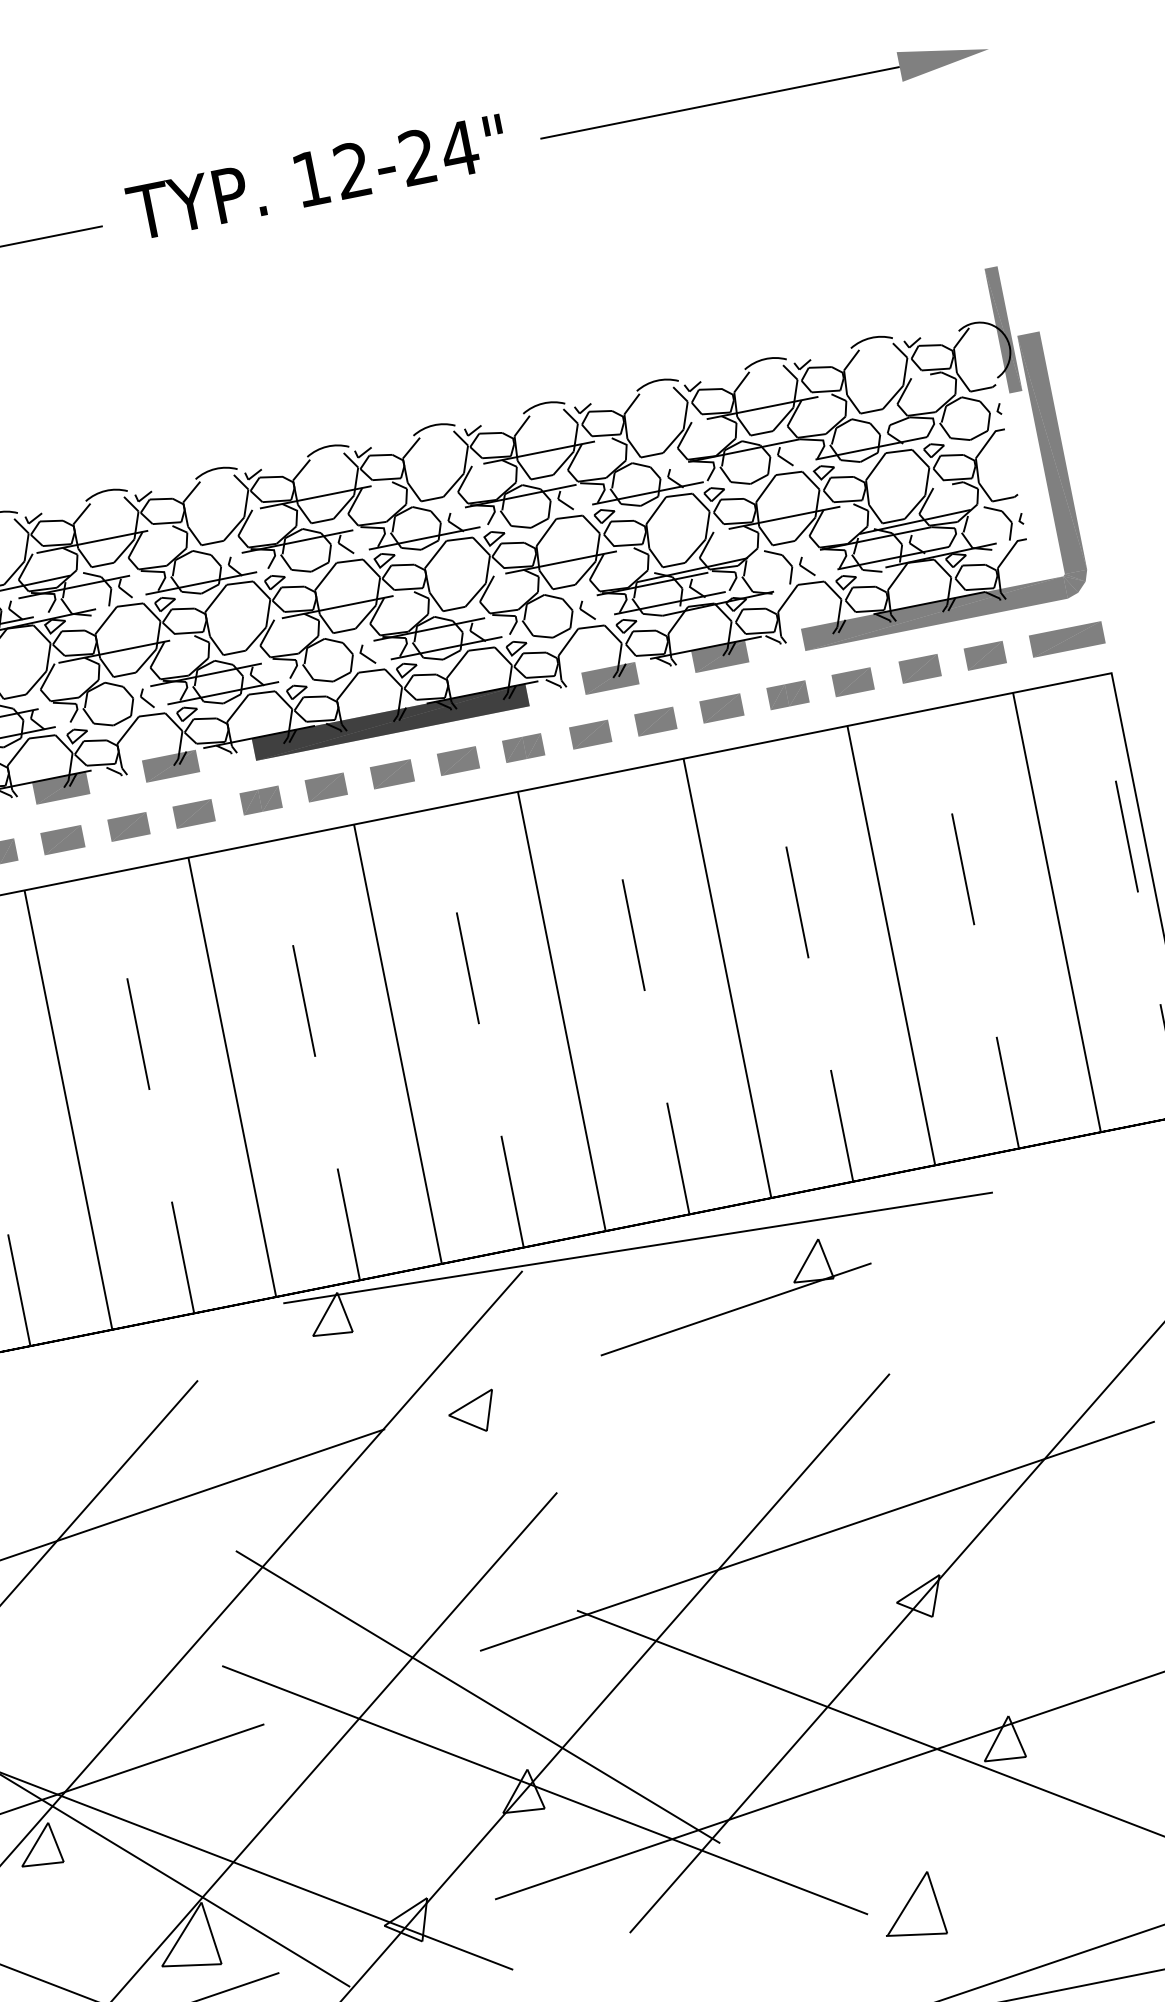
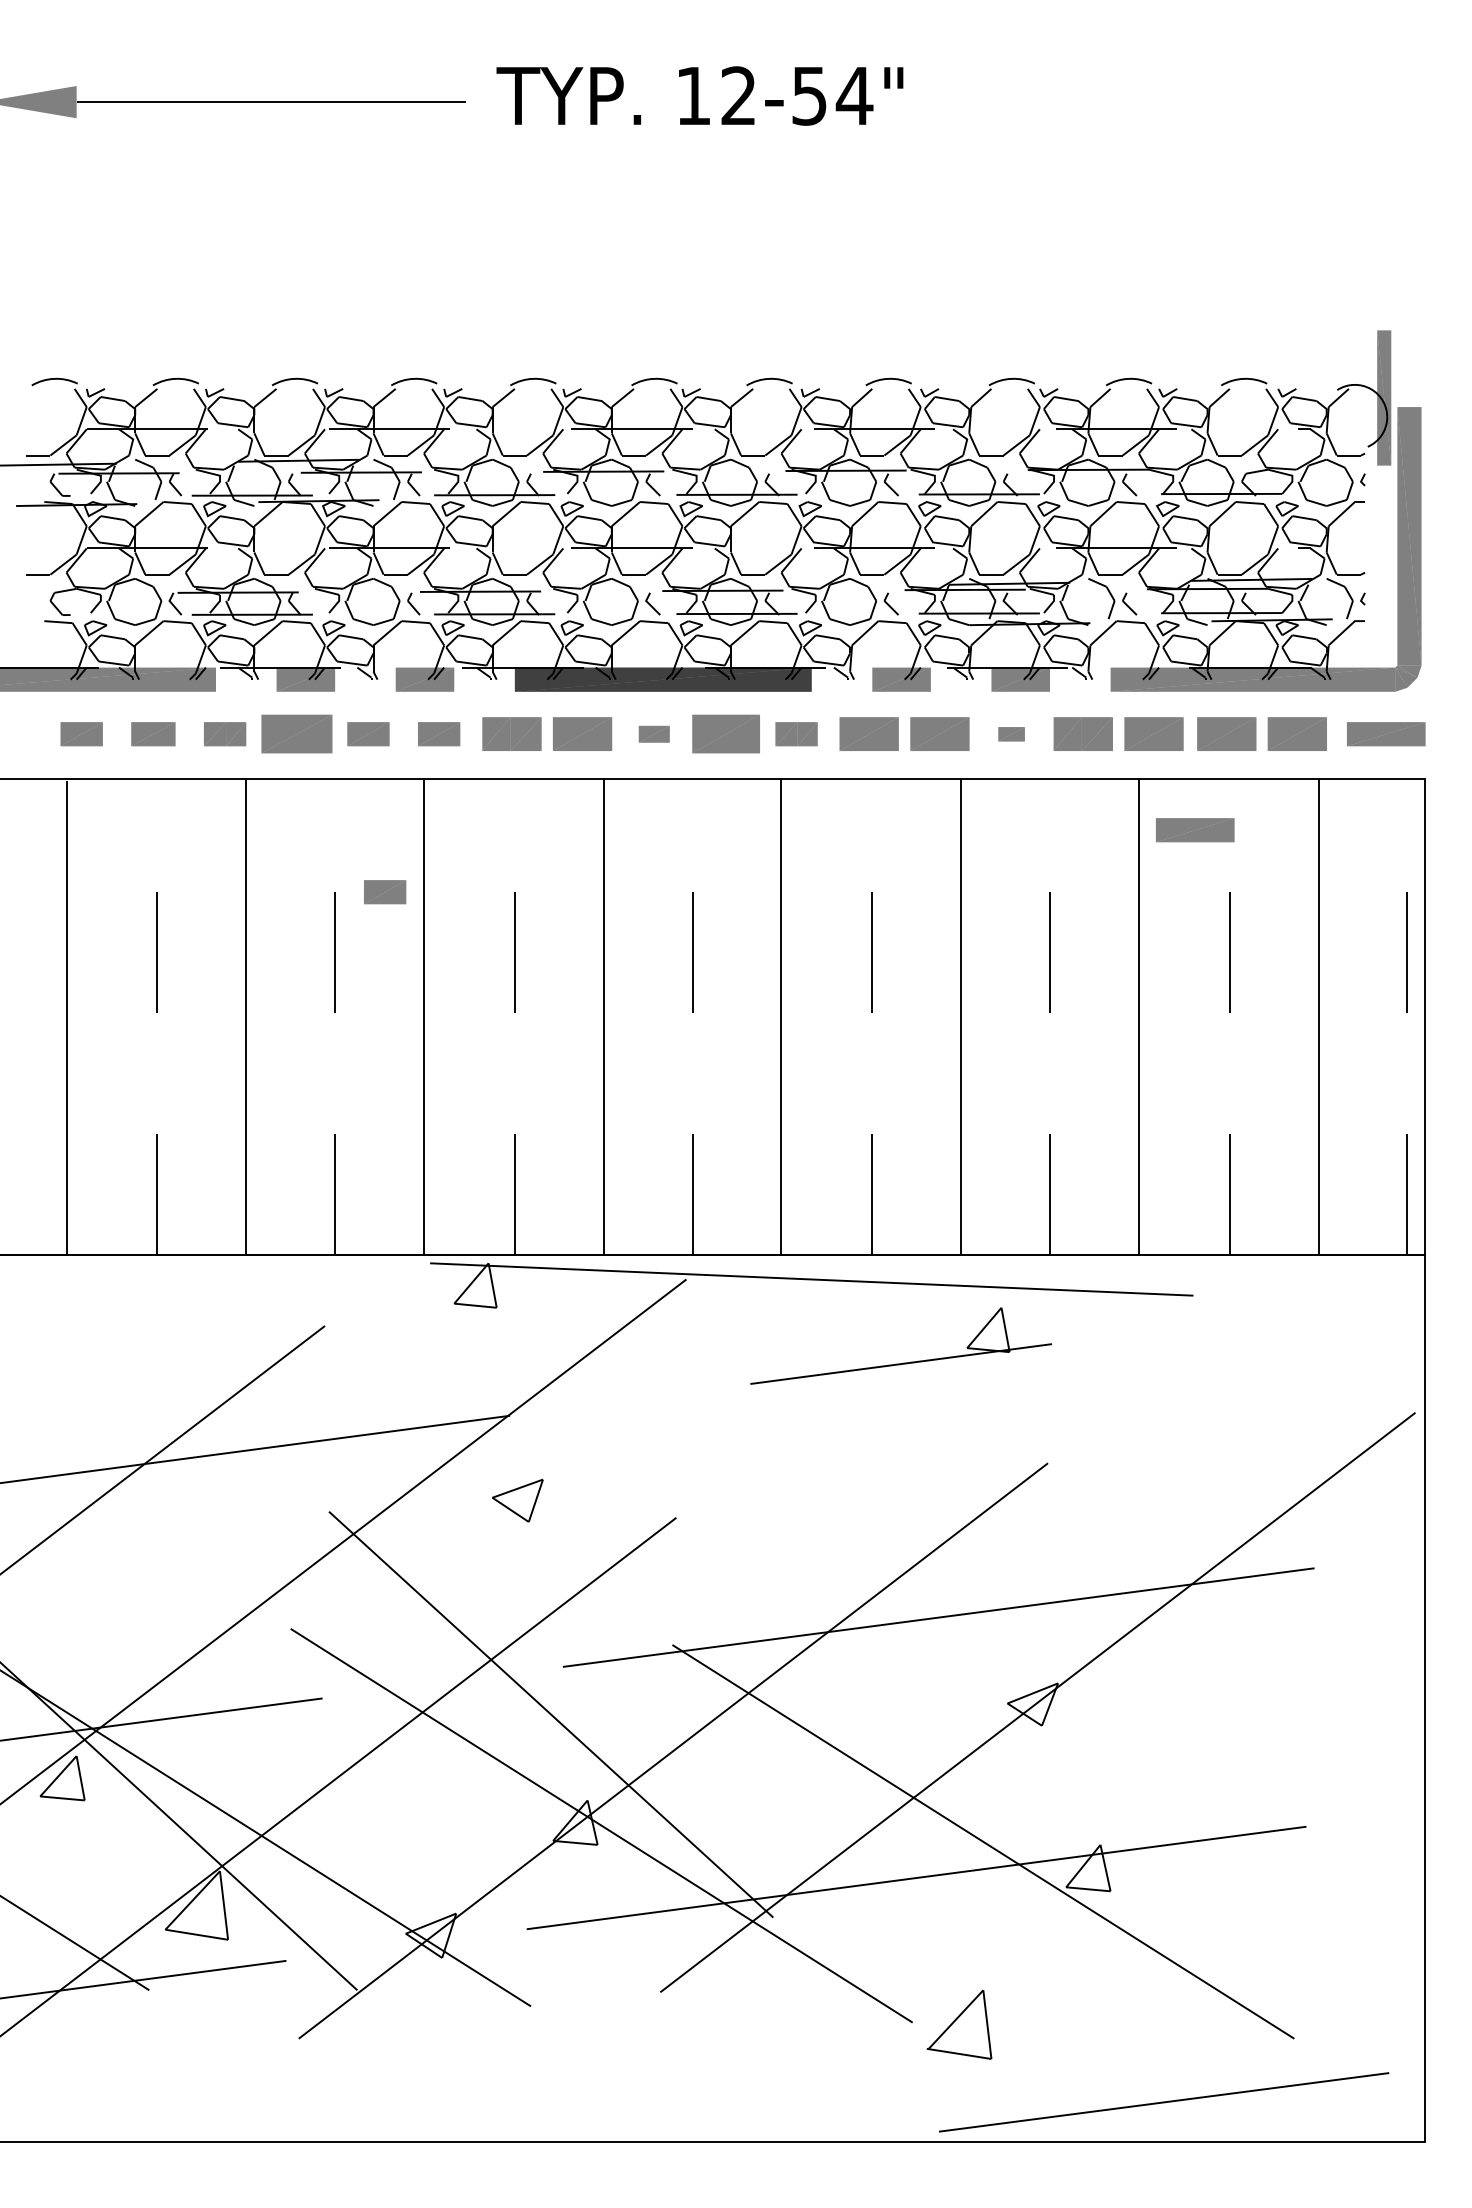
part: (763, 93) -> (1183, 101), removed
text: (417, 156) -> (809, 95), 12-24" -> 12-54"
part: (985, 656) -> (1297, 734), size x1.4
part: (920, 669) -> (1226, 734), size x1.4
part: (852, 682) -> (1153, 734), size x1.4
part: (788, 695) -> (1083, 734), size x1.4
part: (721, 708) -> (1011, 734), size x0.6
part: (655, 722) -> (939, 734), size x1.4
part: (590, 734) -> (869, 734), size x1.4
part: (458, 761) -> (725, 734), size x1.6
part: (909, 763) -> (1195, 830), added
part: (392, 774) -> (654, 734), size x0.7
part: (326, 787) -> (582, 734), size x1.4
part: (260, 800) -> (511, 734), size x1.4
part: (62, 840) -> (296, 734), size x1.6
part: (173, 969) -> (385, 892), added
part: (472, 1413) -> (517, 1500), moved

